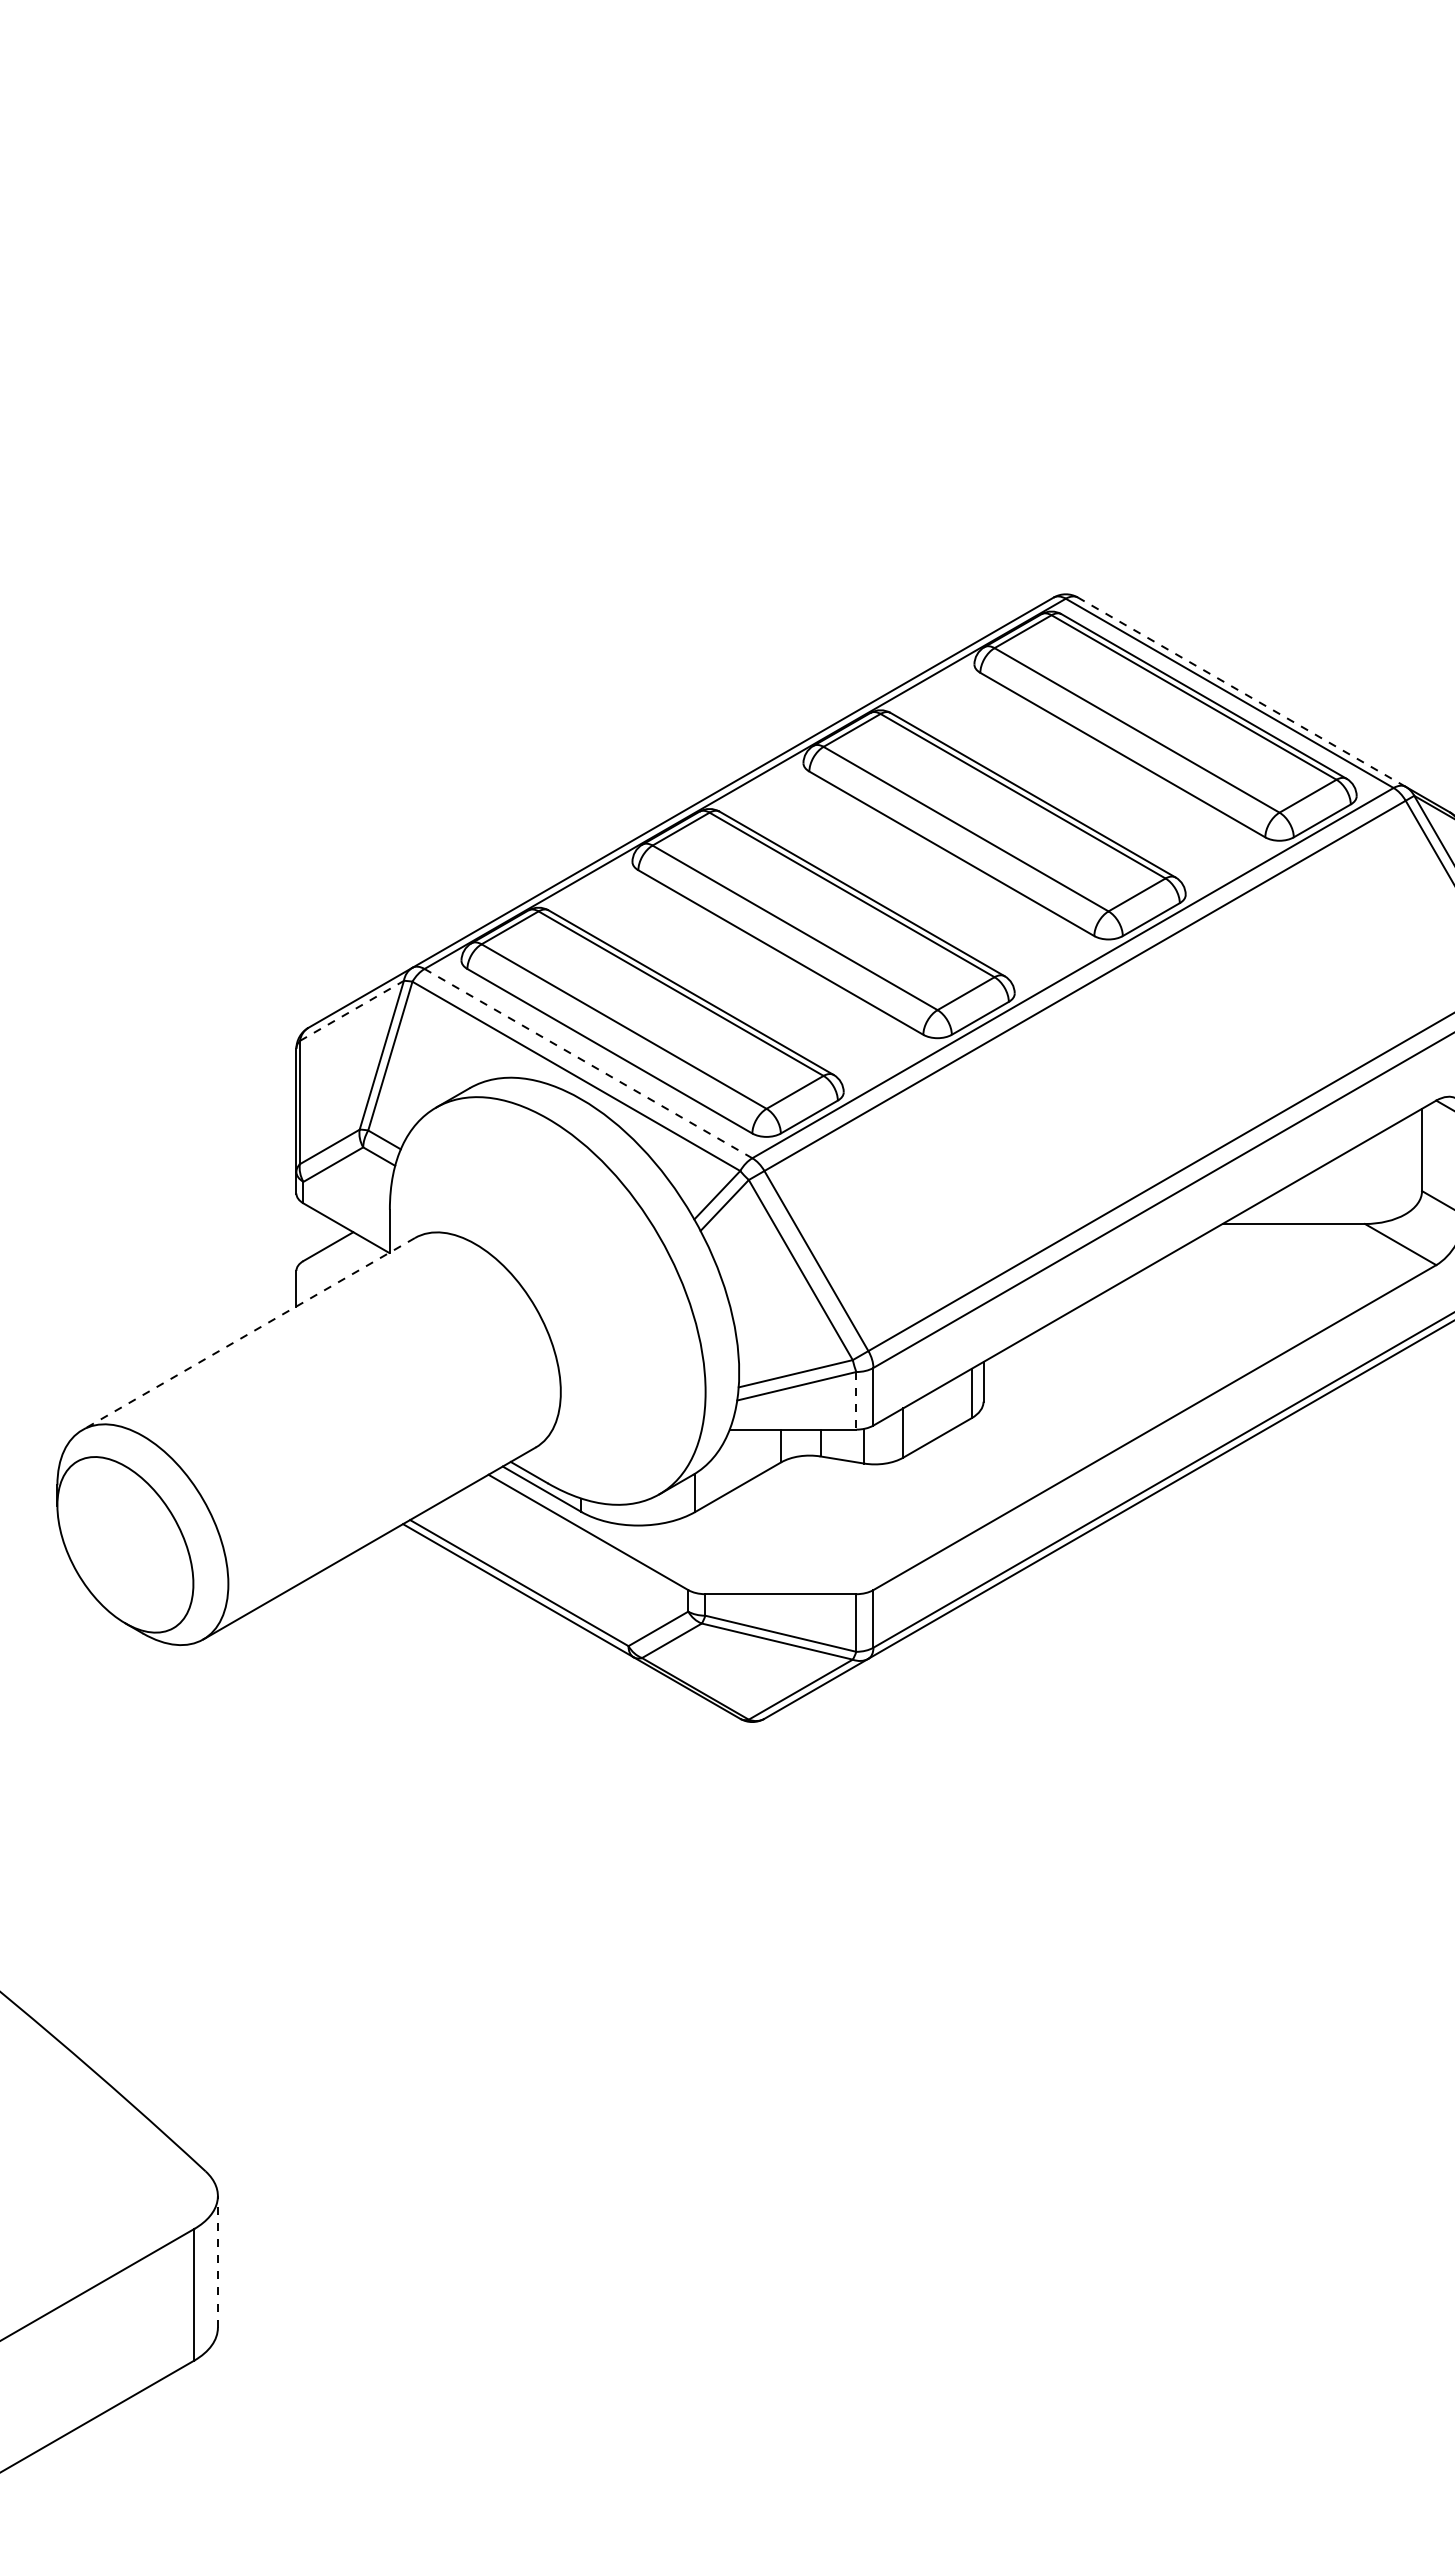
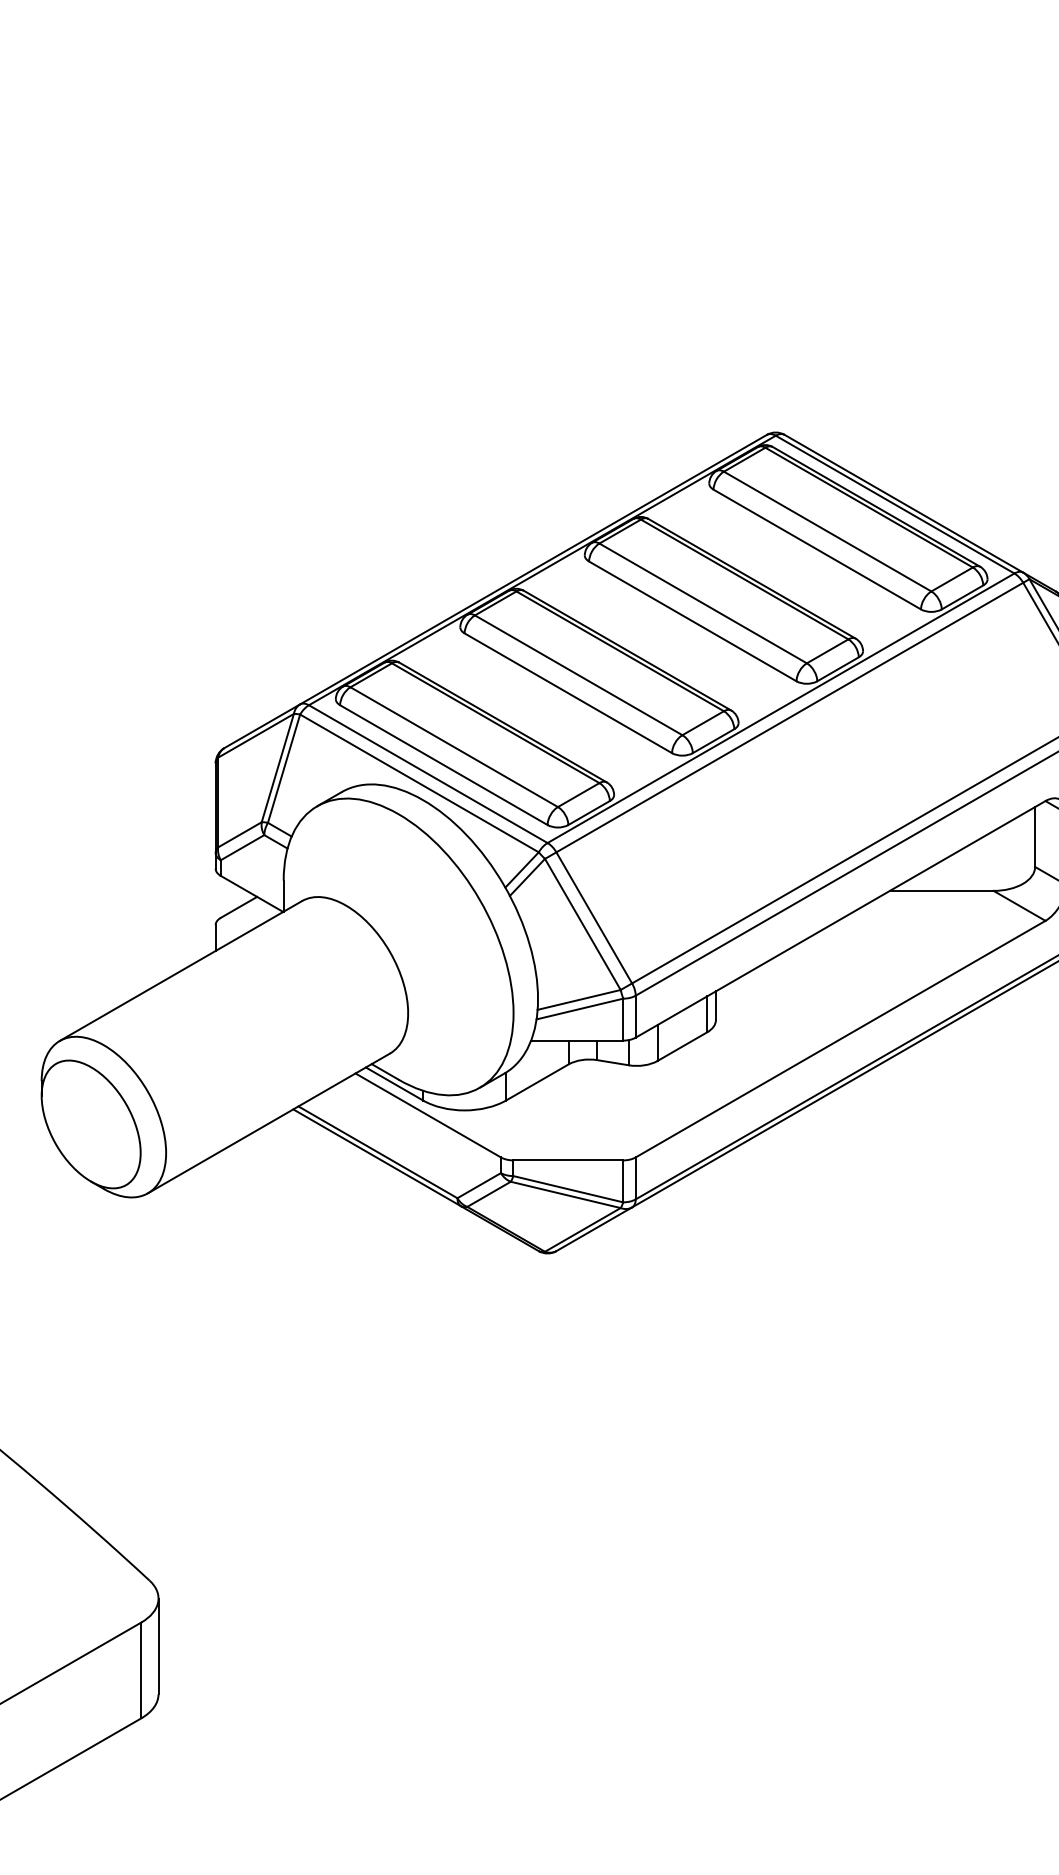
line: (1241, 691) -> (903, 503), dashed -> solid
line: (352, 1010) -> (256, 735), dashed -> solid
line: (588, 1063) -> (428, 774), dashed -> solid
line: (248, 1334) -> (180, 971), dashed -> solid
line: (856, 1400) -> (623, 1019), dashed -> solid
line: (217, 2261) -> (158, 1646), dashed -> solid

